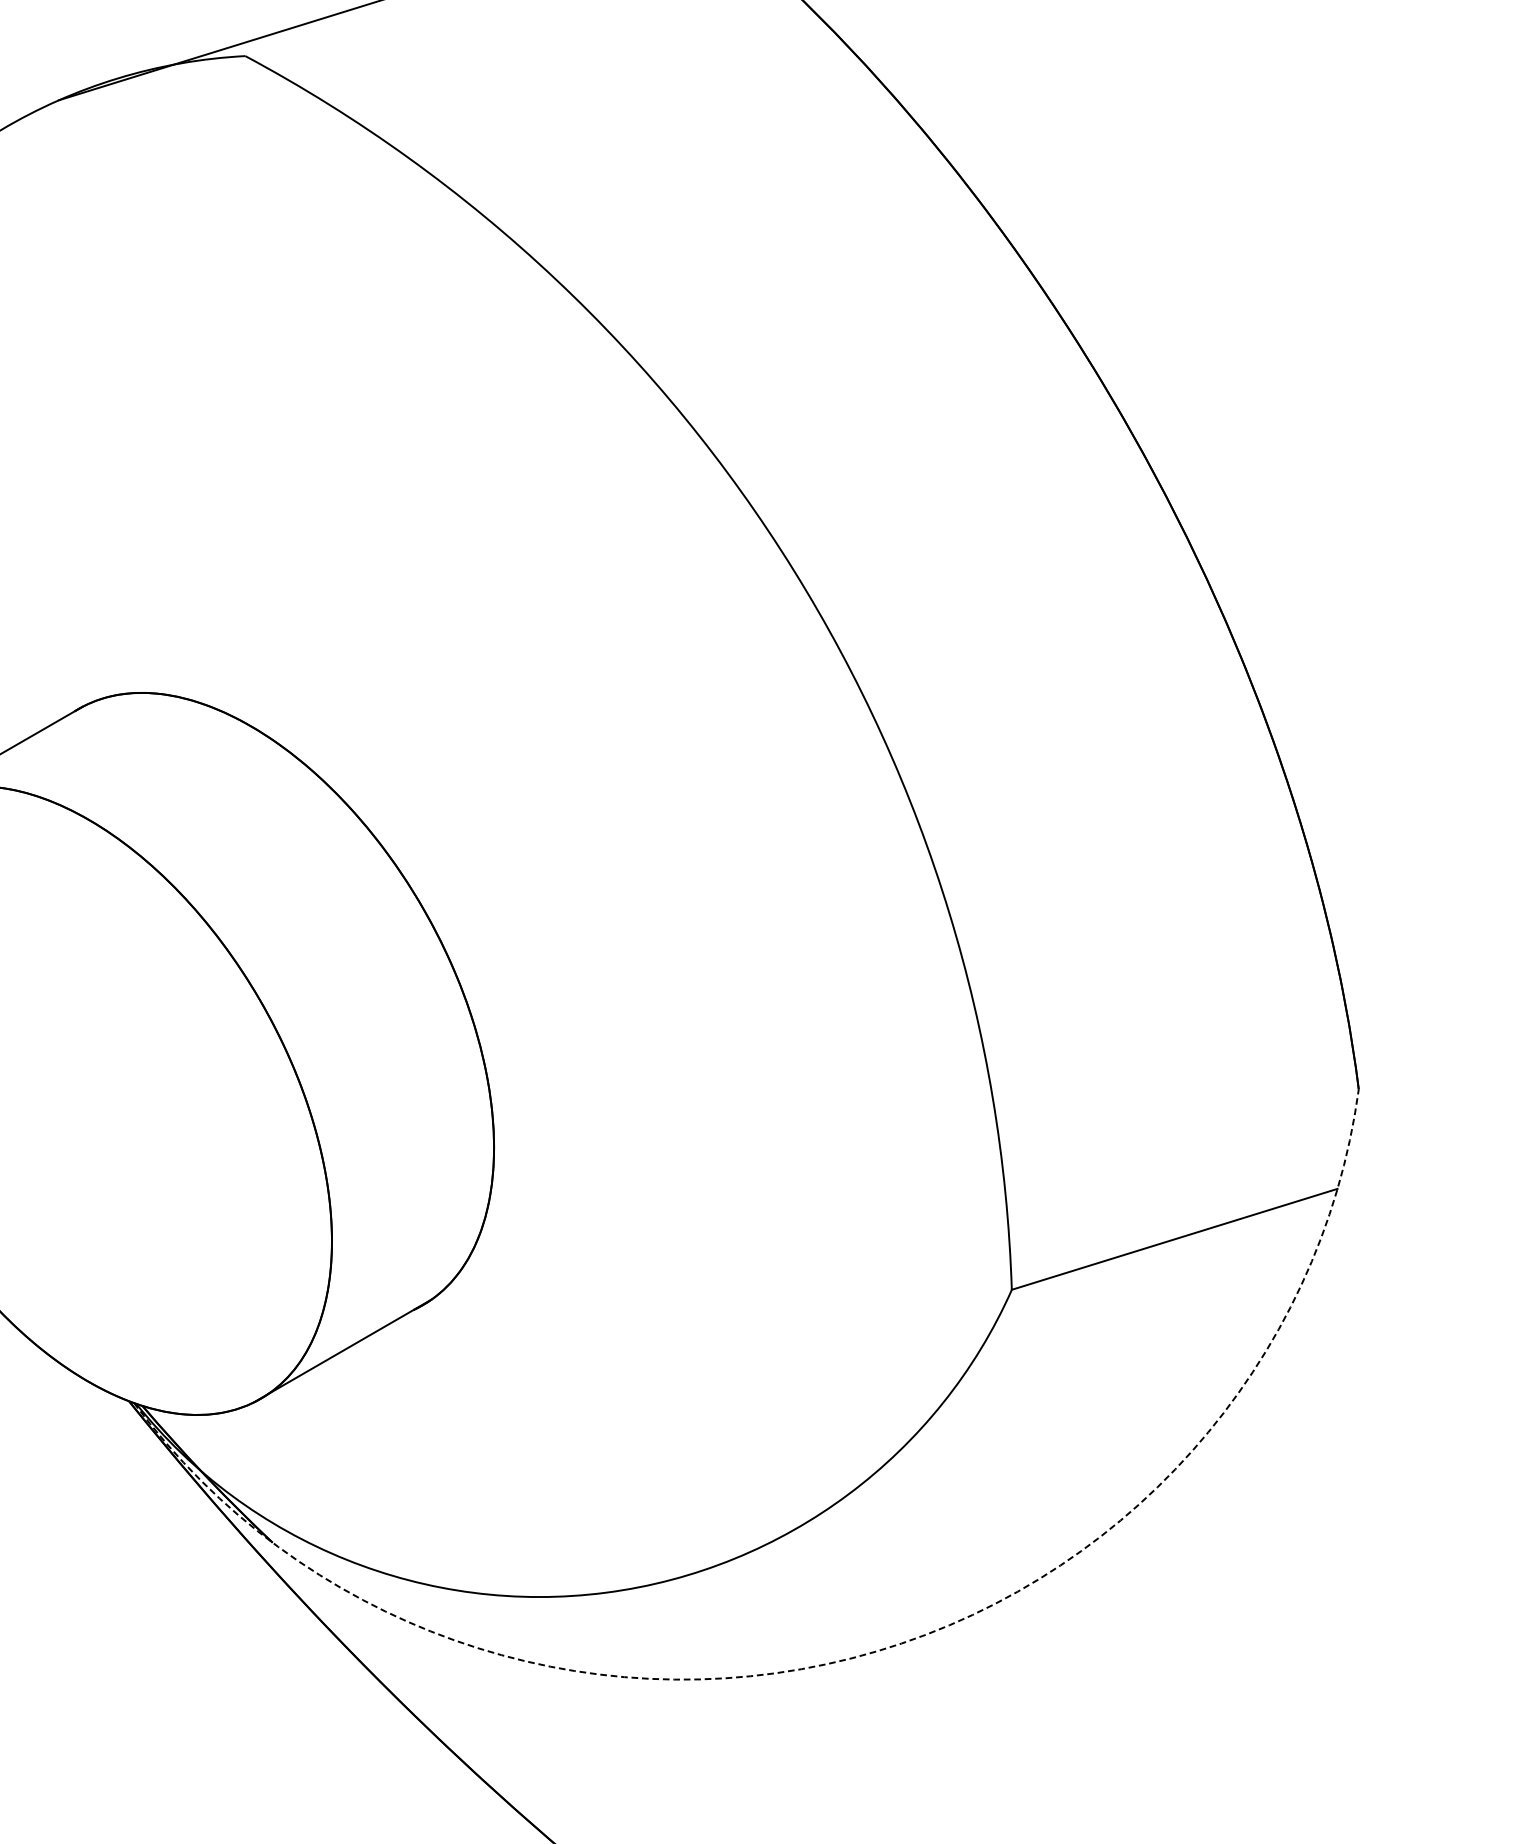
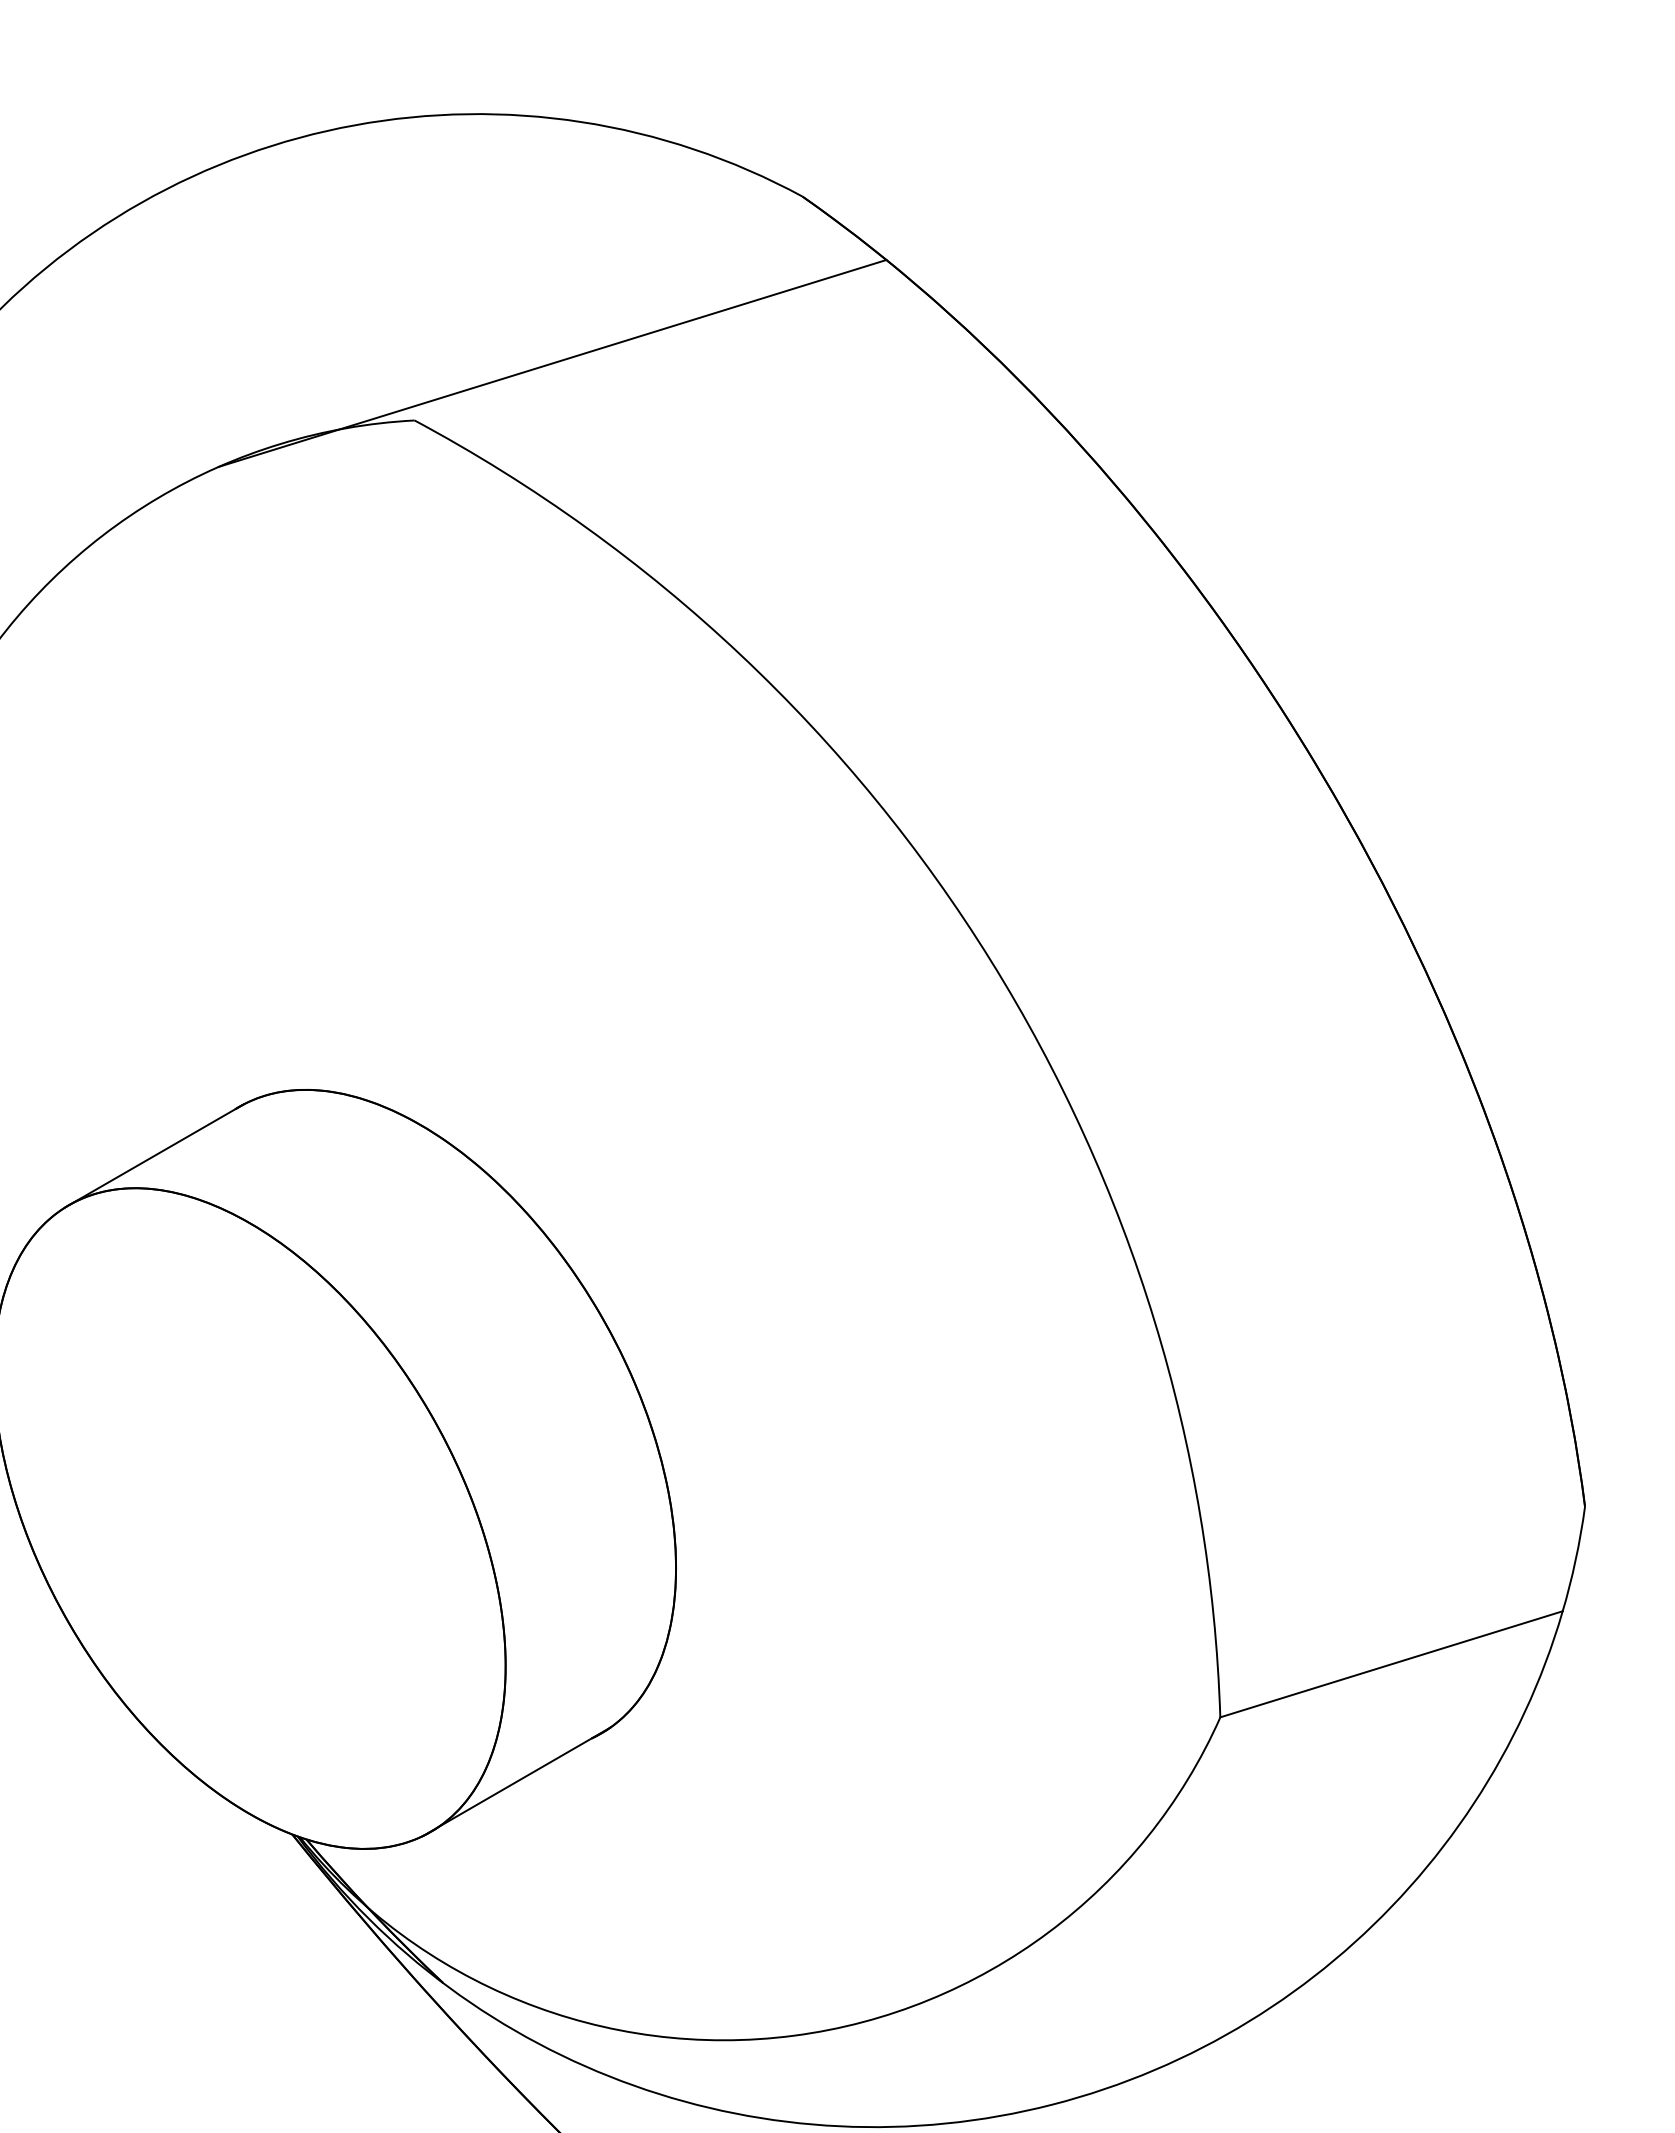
arc: (852, 1658) -> (1052, 2104), dashed -> solid

